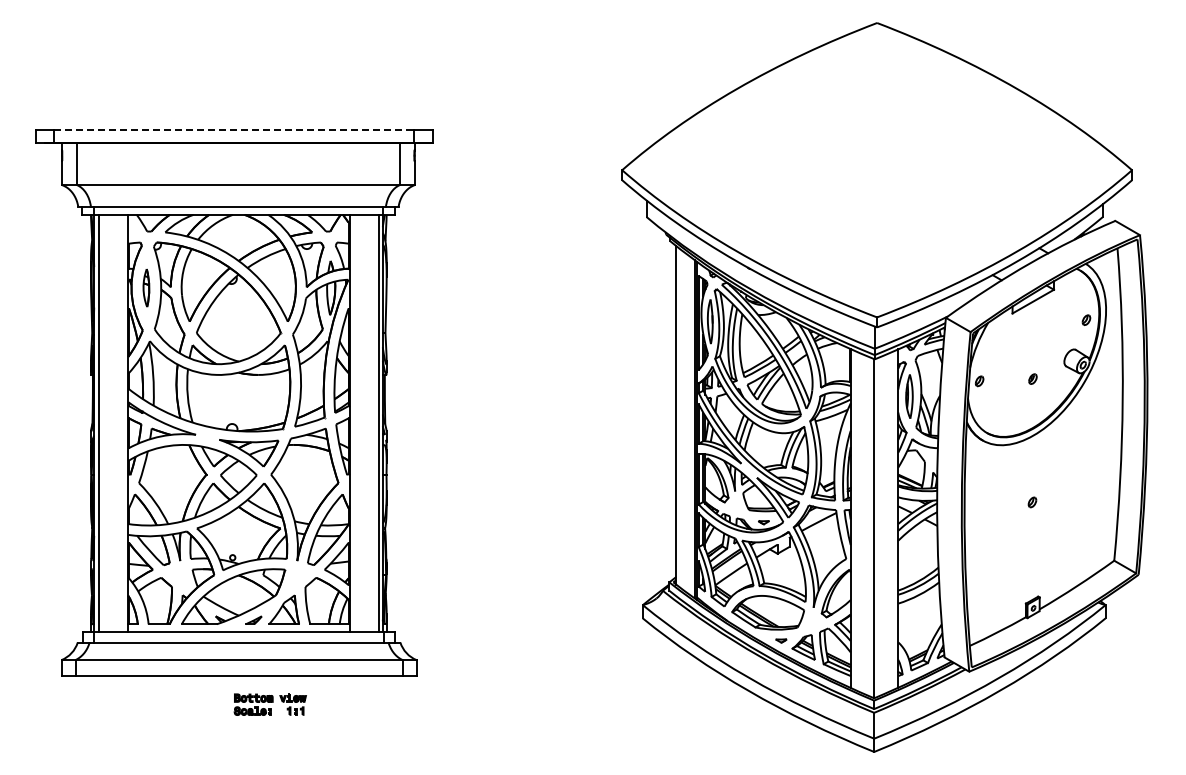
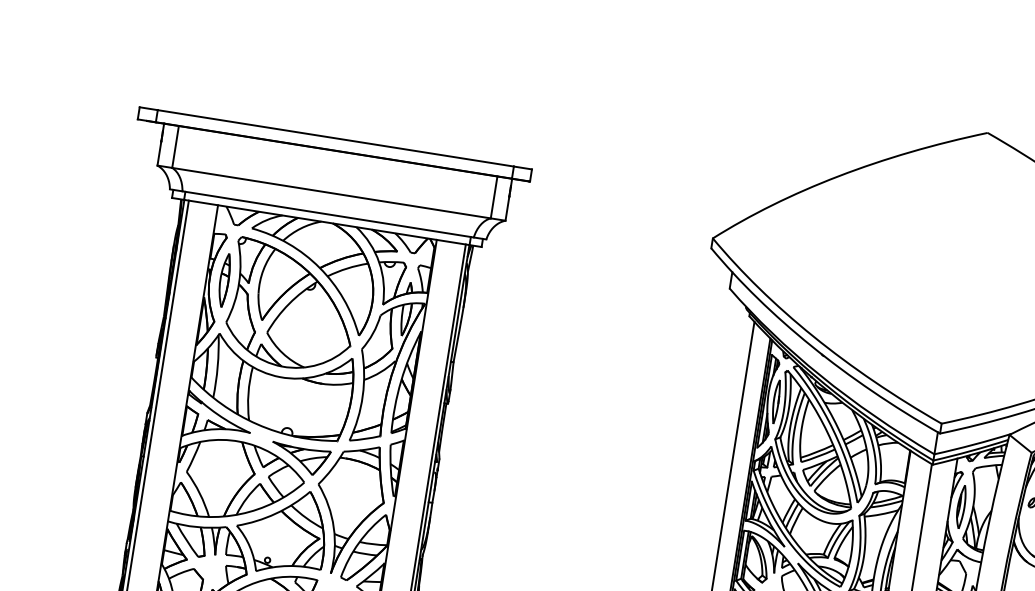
line: (234, 130) -> (336, 138), dashed -> solid
part: (146, 287) -> (224, 279), size x1.43

